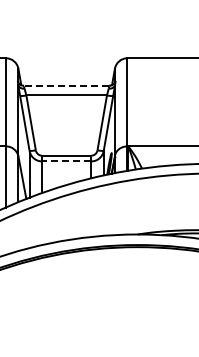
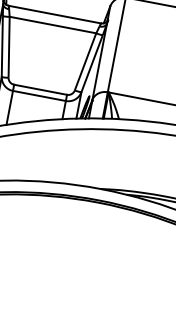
line: (66, 85) -> (54, 14), dashed -> solid
line: (66, 161) -> (39, 96), dashed -> solid

